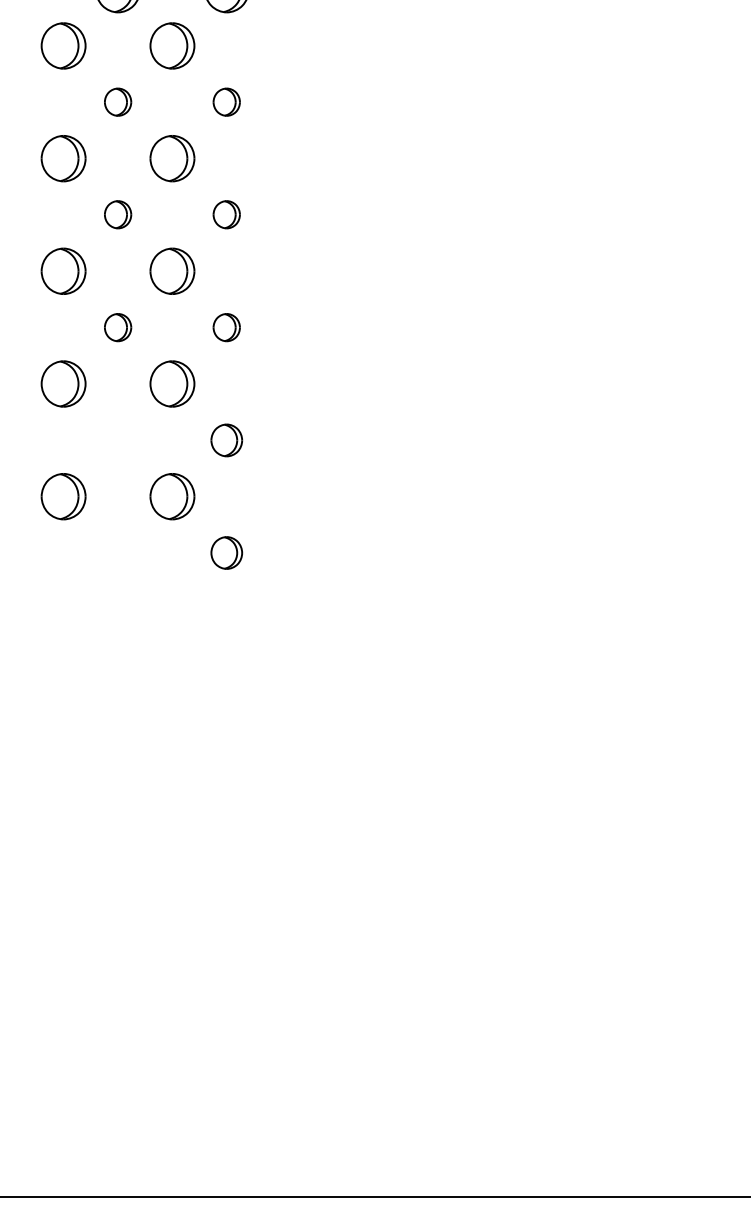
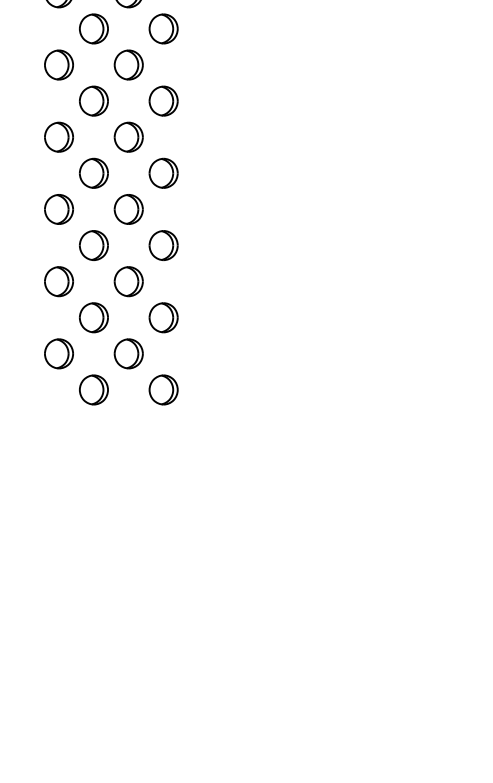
part: (117, 101) -> (93, 100), size x1.67
part: (226, 101) -> (163, 100), size x1.67
part: (117, 213) -> (93, 172), size x1.67
part: (226, 213) -> (163, 172), size x1.67
part: (117, 327) -> (93, 245), size x1.67
part: (226, 327) -> (163, 245), size x1.67
part: (117, 439) -> (93, 317), added
part: (226, 439) -> (163, 317), size x1.43
part: (117, 552) -> (93, 389), added
part: (226, 552) -> (163, 389), size x1.43

